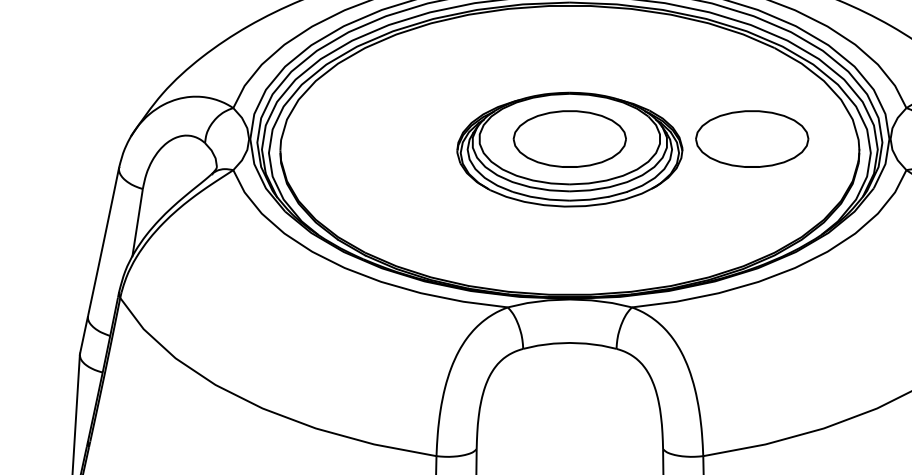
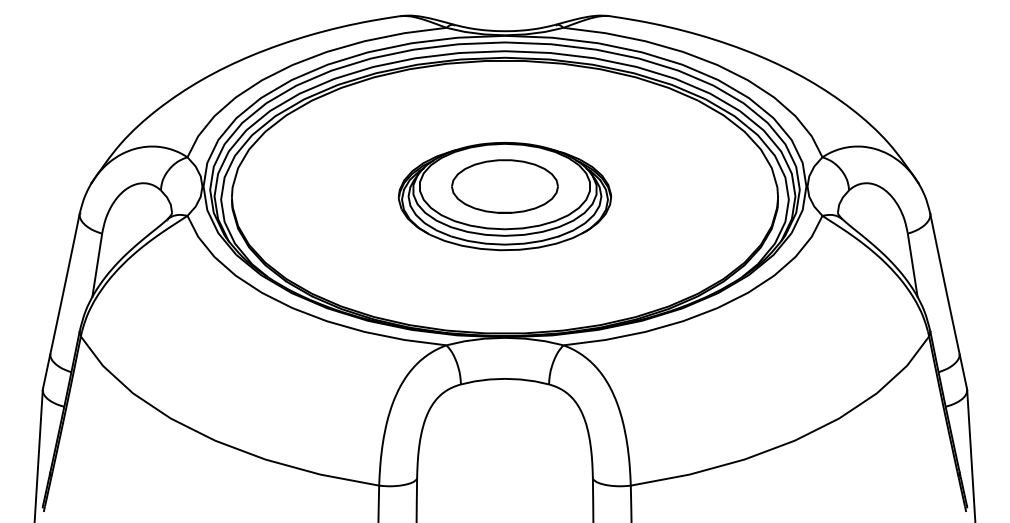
part: (751, 139) -> (676, 186), removed

